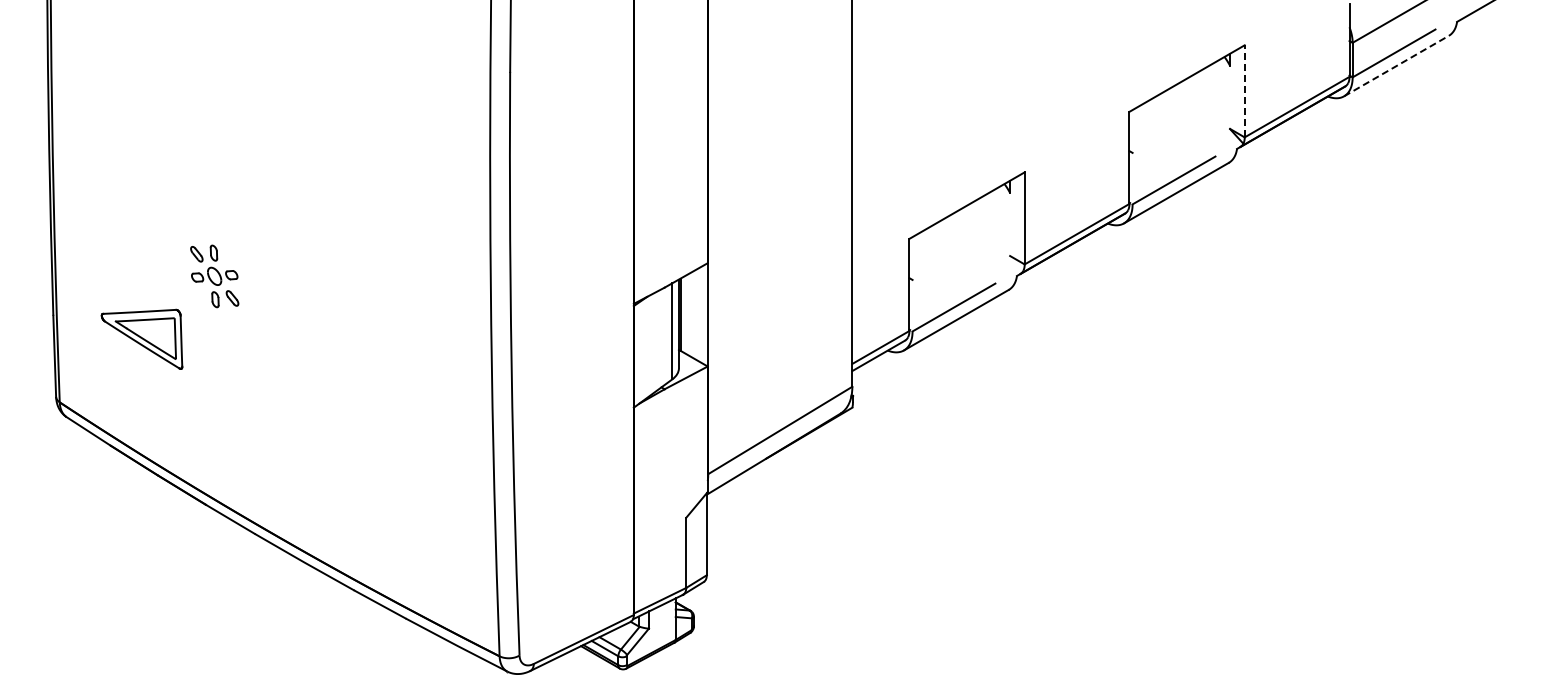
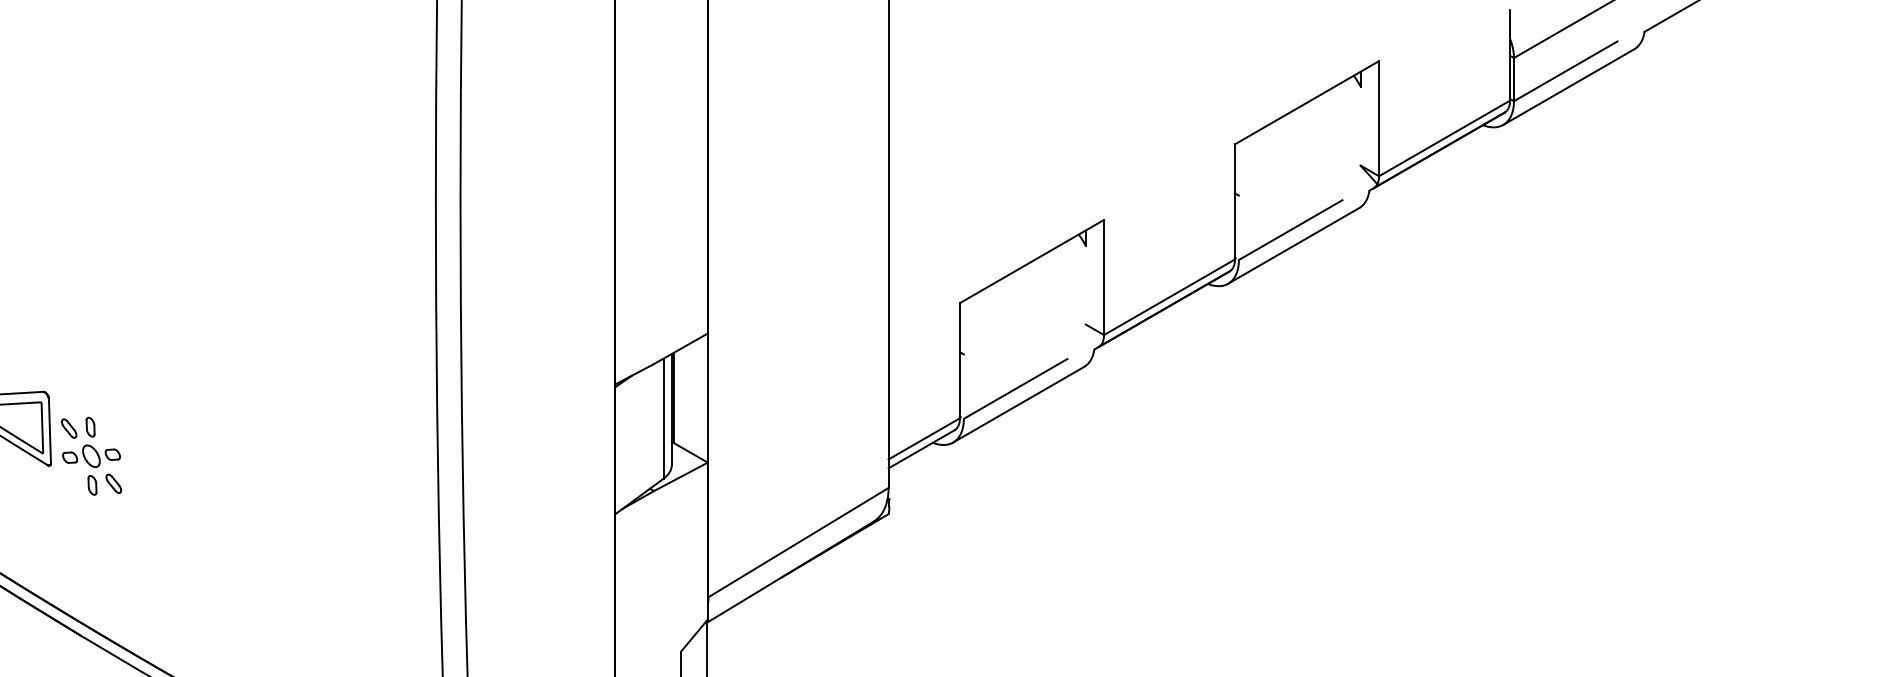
line: (1396, 66) -> (1568, 87), dashed -> solid
line: (1244, 90) -> (1378, 117), dashed -> solid
part: (214, 276) -> (91, 456), moved

